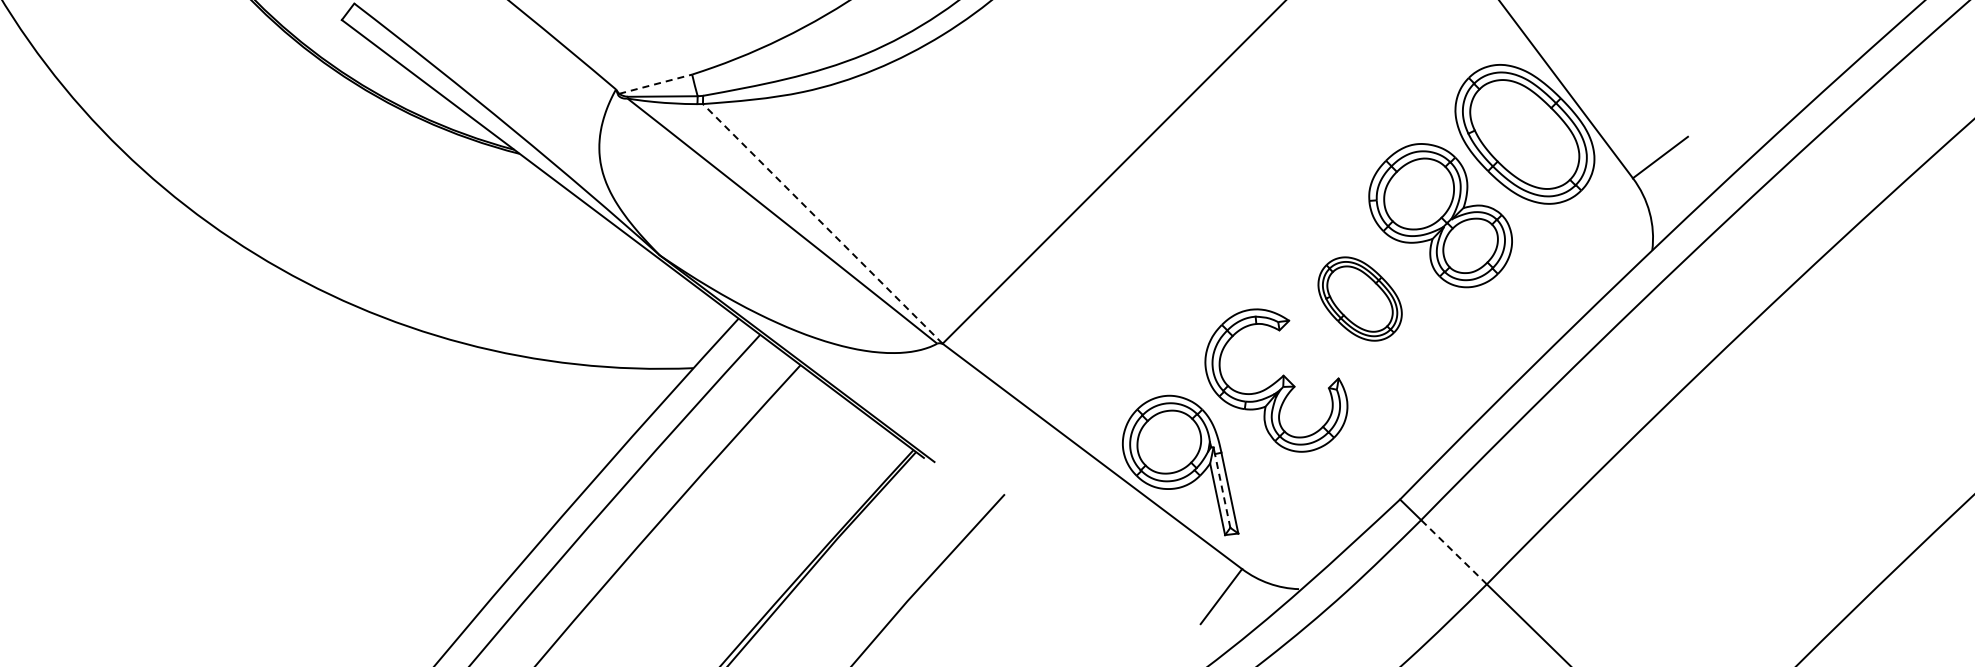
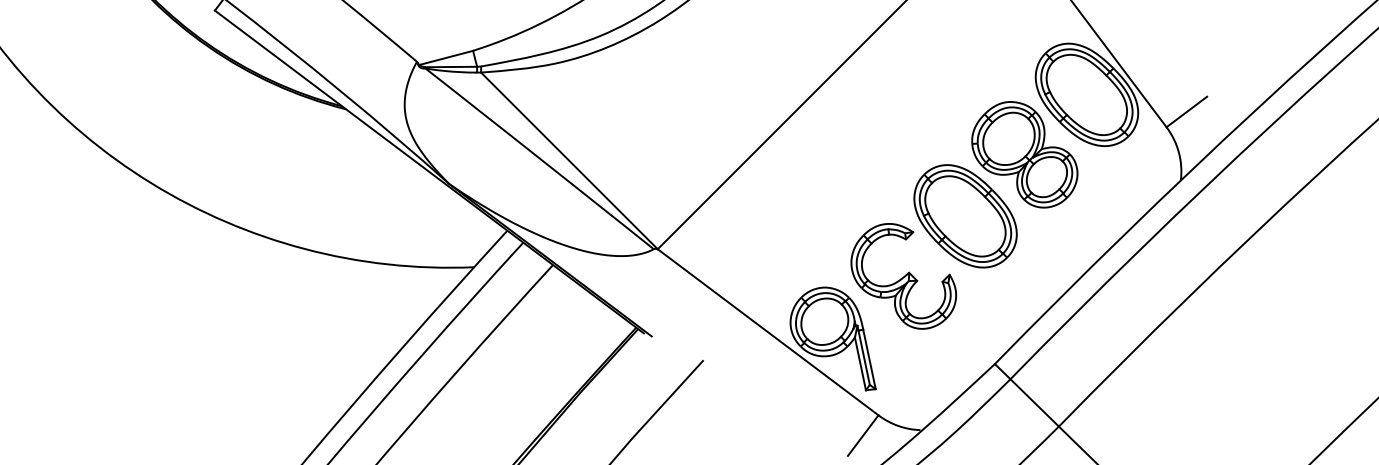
line: (655, 84) -> (446, 58), dashed -> solid
line: (822, 223) -> (569, 160), dashed -> solid
part: (1359, 298) -> (965, 215), size x1.67
line: (1222, 490) -> (864, 357), dashed -> solid
line: (1454, 552) -> (1035, 403), dashed -> solid

